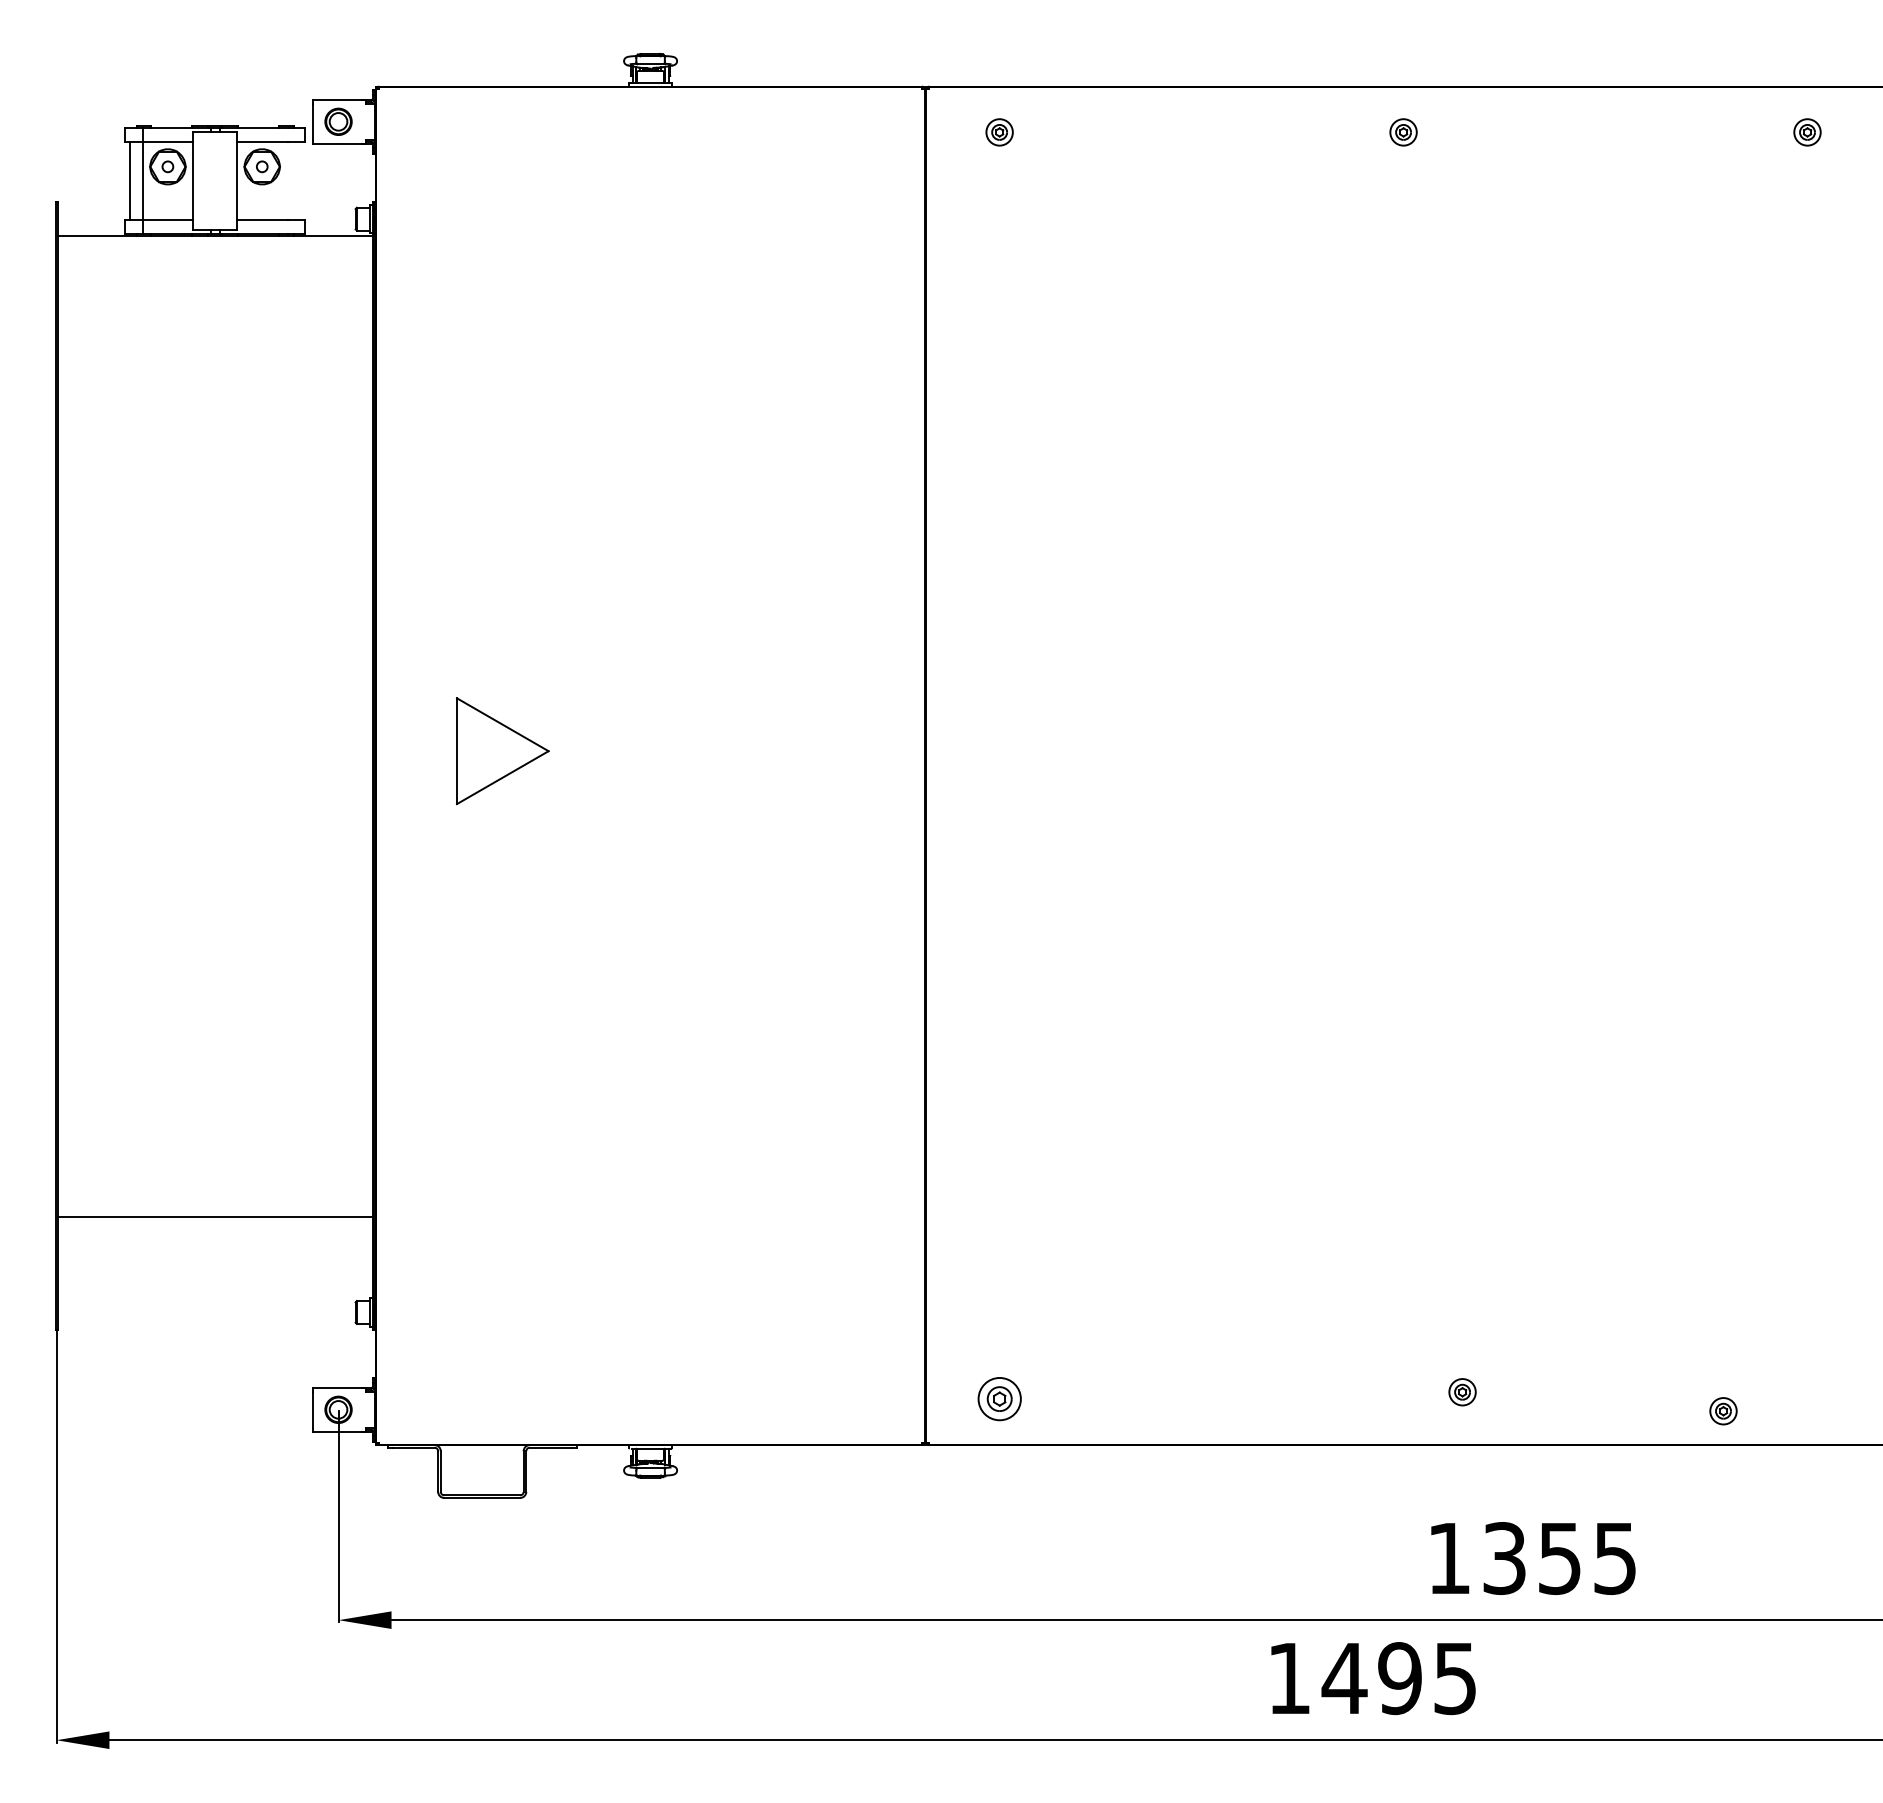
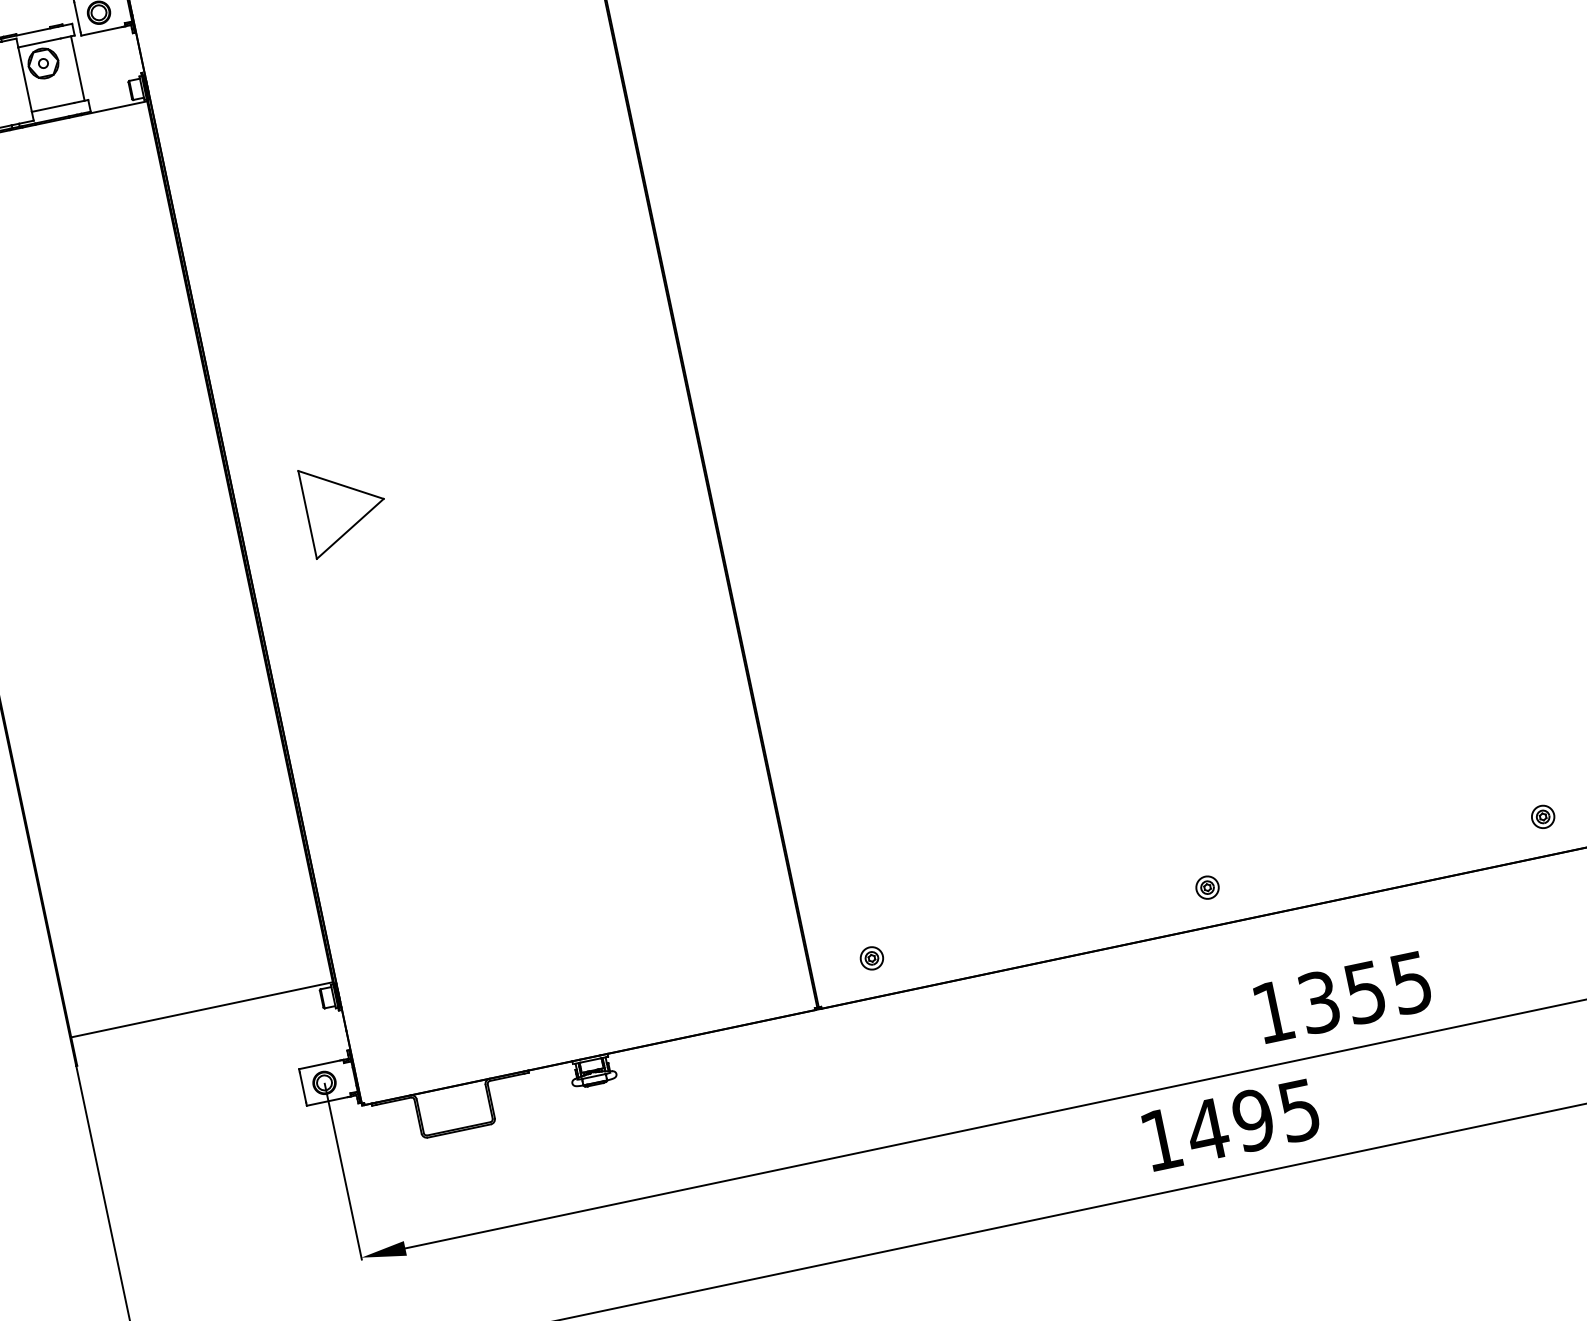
line: (300, 180) -> (77, 68), added
line: (214, 1216) -> (201, 1009), moved
part: (1462, 1392) -> (1207, 887), moved
part: (999, 1399) -> (871, 958), size x0.62
part: (1723, 1411) -> (1543, 817), moved

